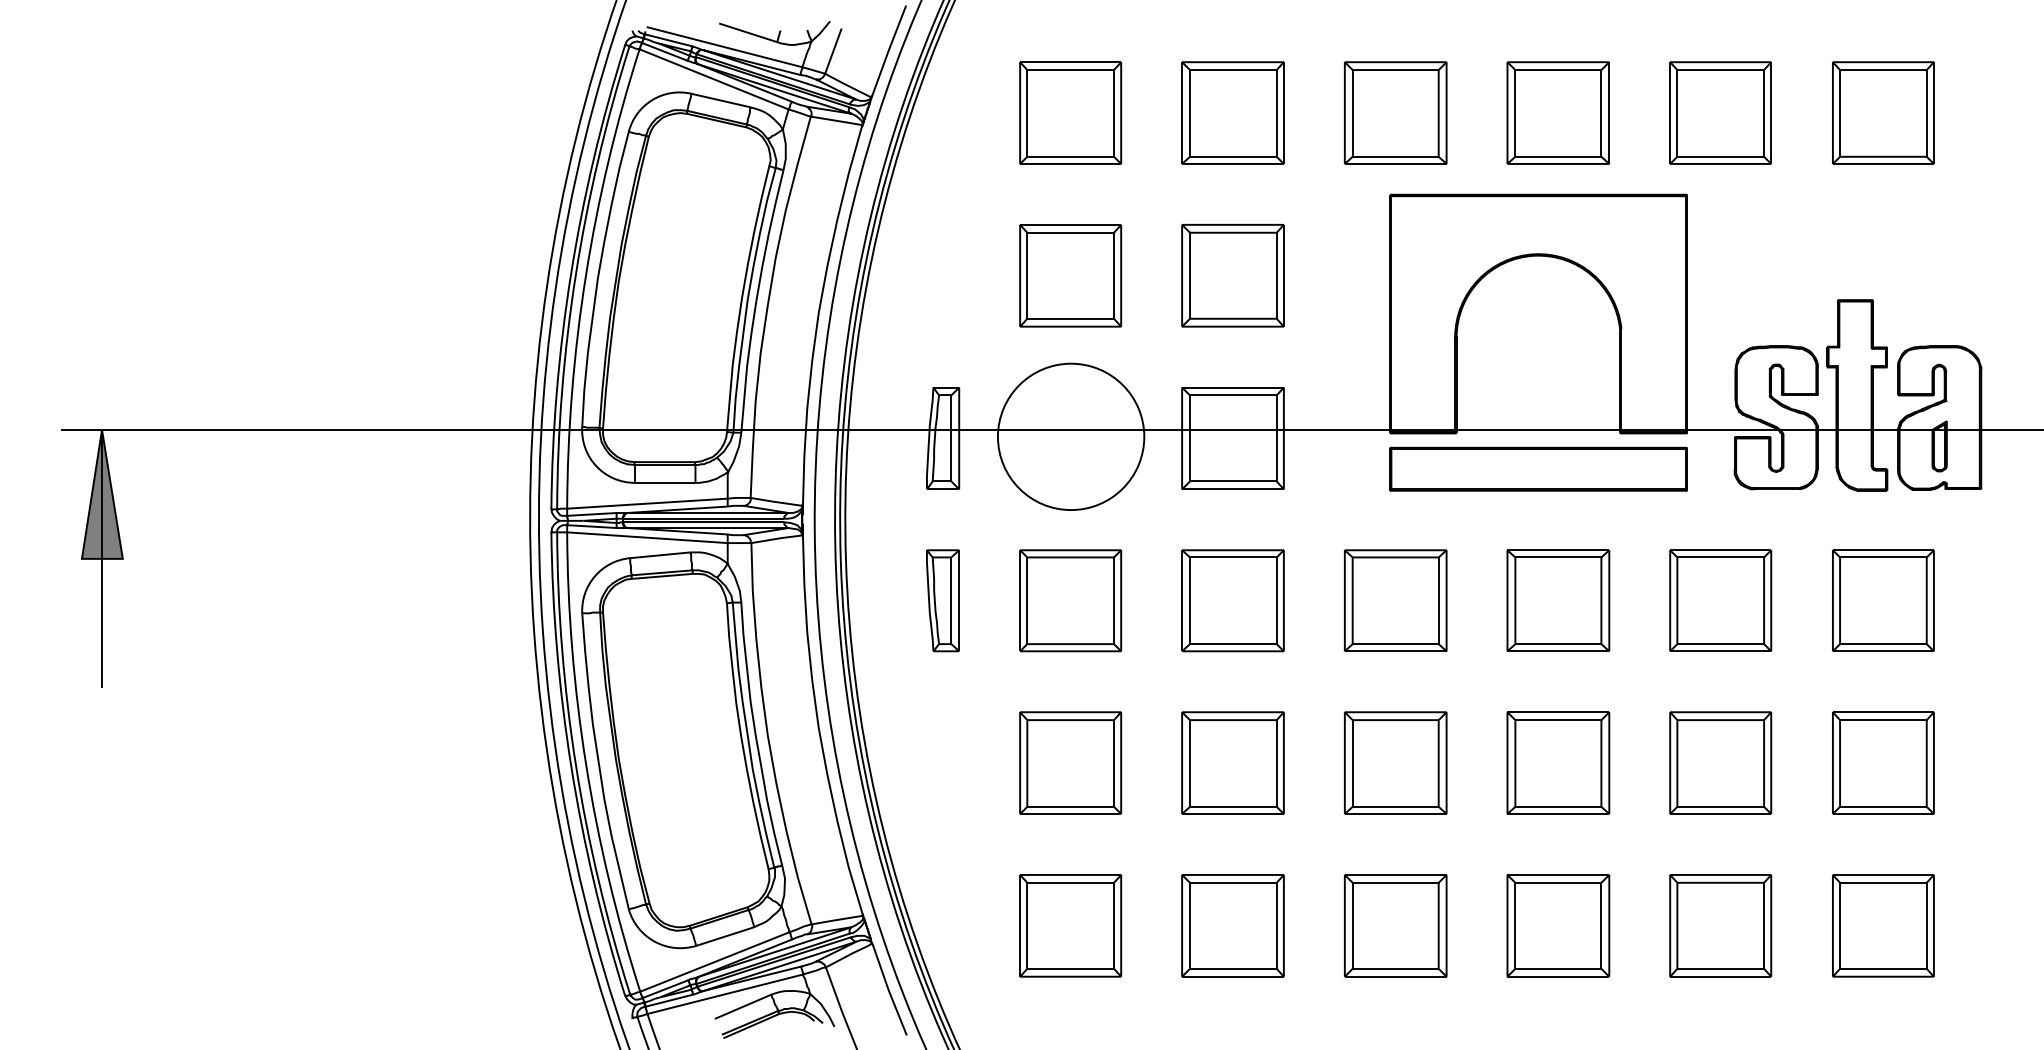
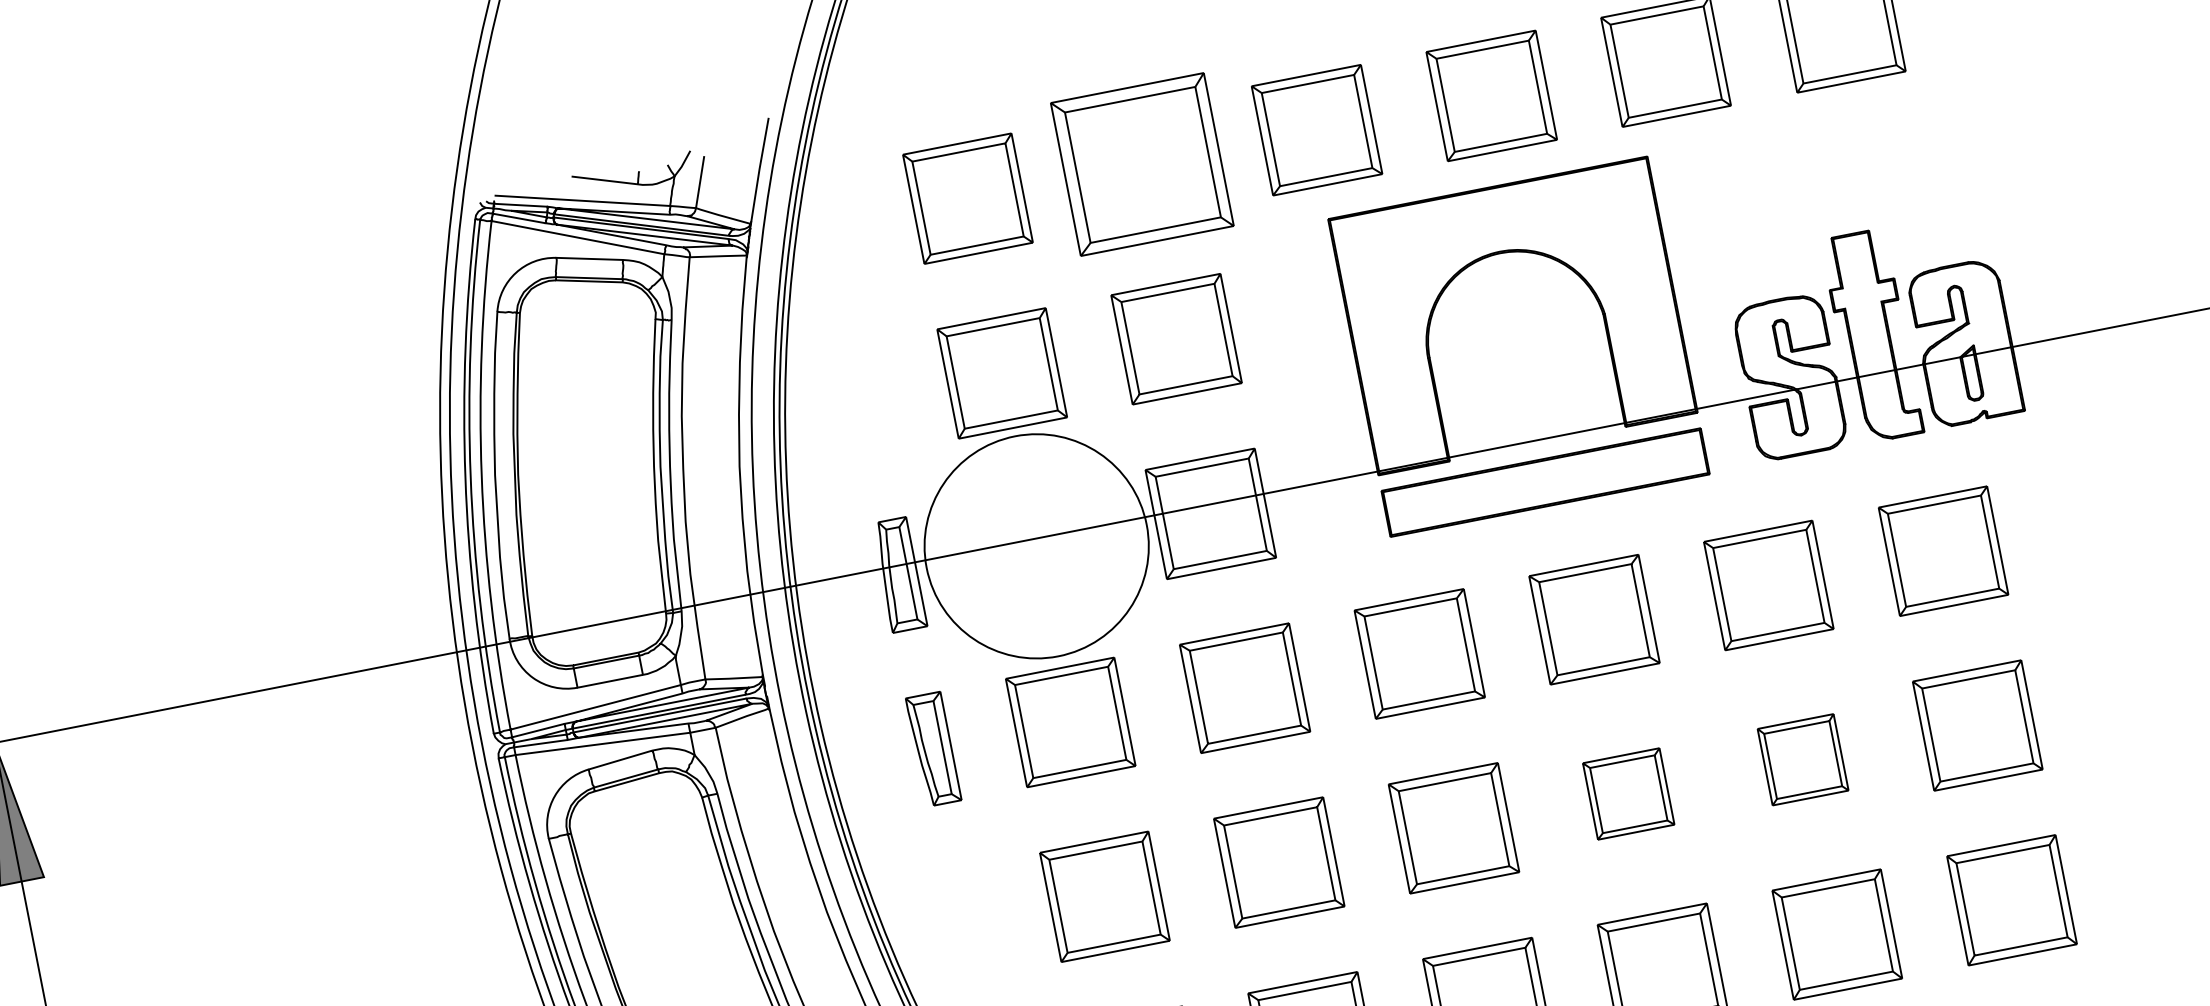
part: (1232, 112) -> (1141, 163), size x1.4
circle: (1070, 436) -> (1035, 546), size x1.4
part: (1558, 762) -> (1628, 793), size x0.7
part: (1720, 762) -> (1802, 759), size x0.7

